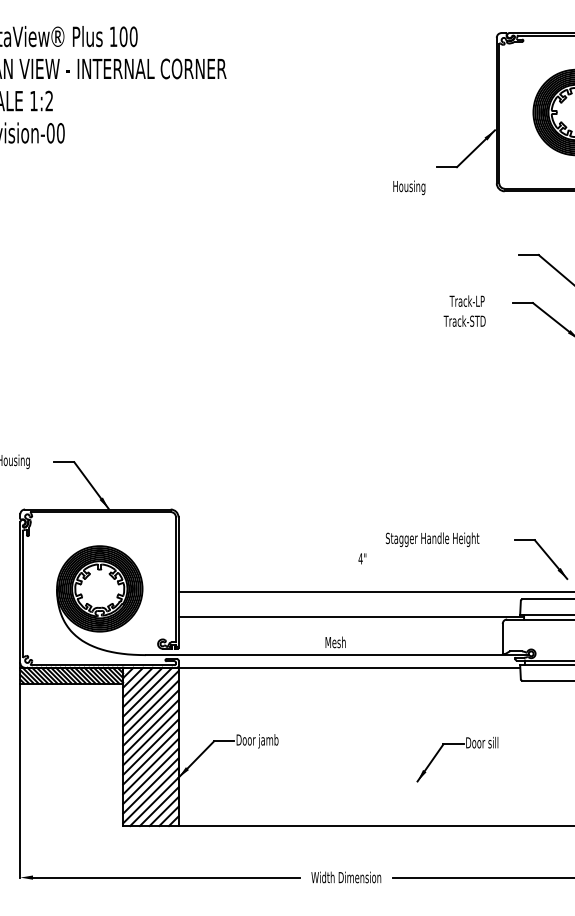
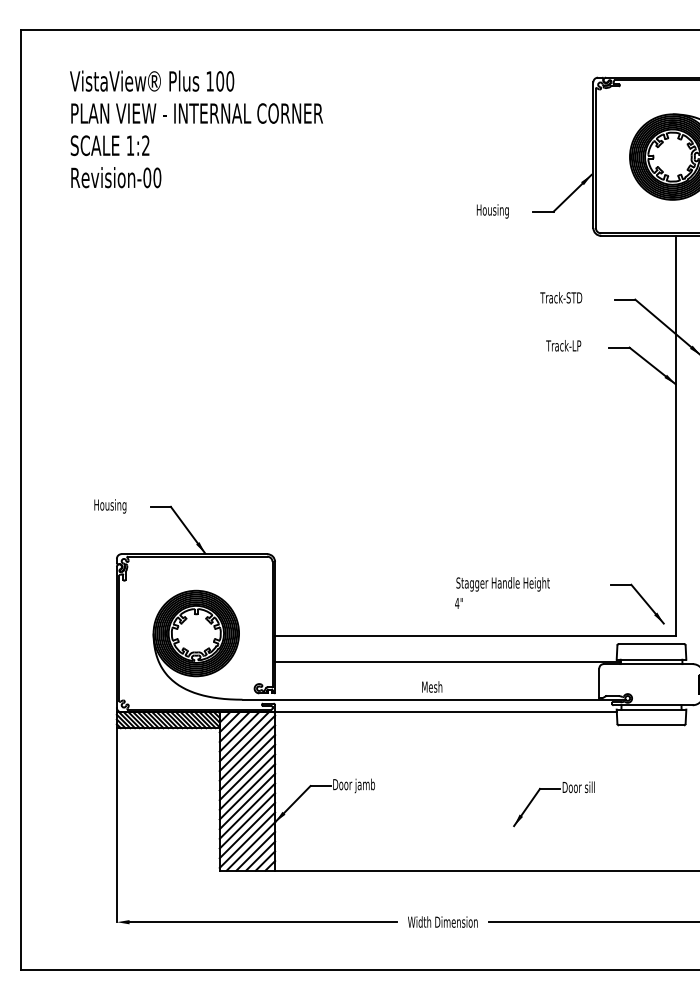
text: (408, 187) -> (492, 211), moved
text: (464, 320) -> (561, 297), moved
text: (431, 539) -> (502, 584), moved

